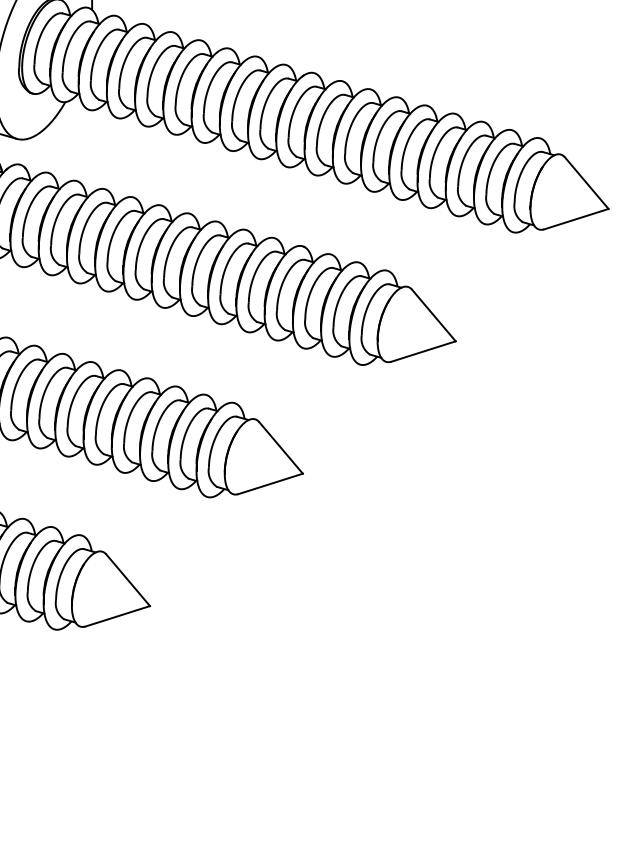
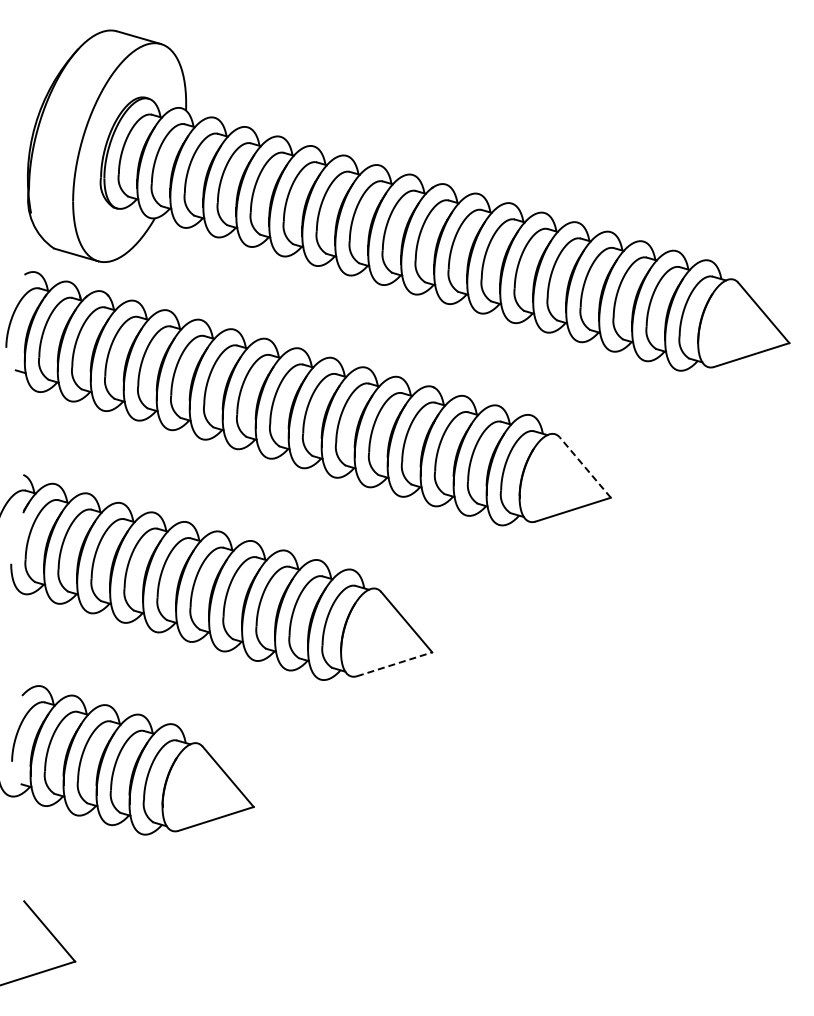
line: (434, 315) -> (585, 467), solid -> dashed
line: (270, 484) -> (394, 664), solid -> dashed

